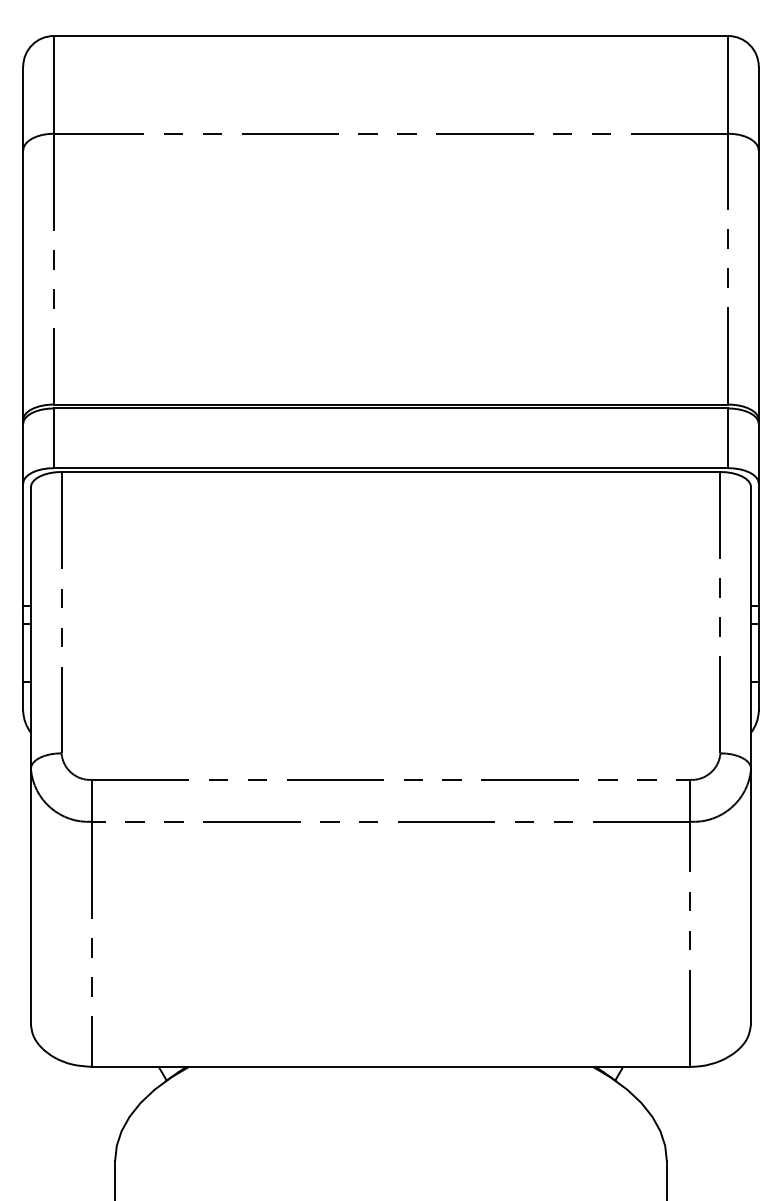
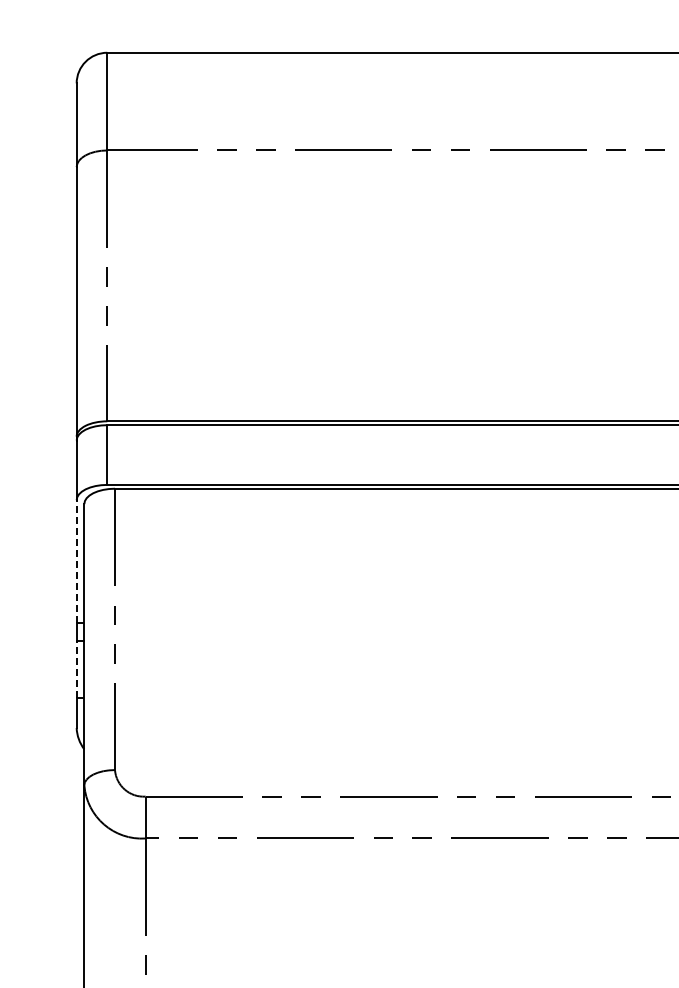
line: (23, 544) -> (76, 561), solid -> dashed
line: (23, 652) -> (76, 669), solid -> dashed

